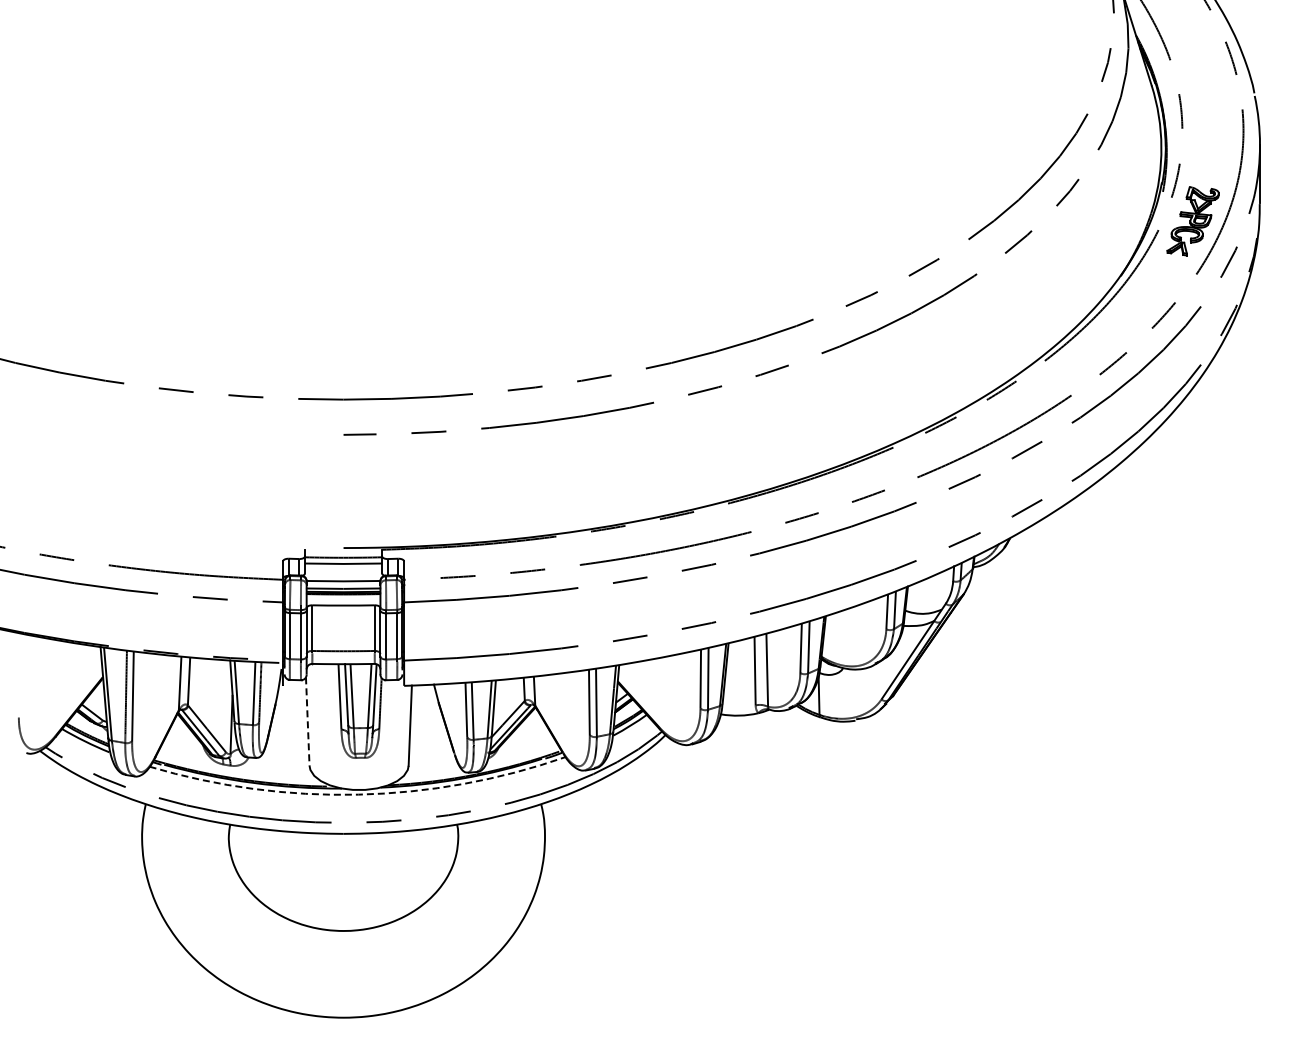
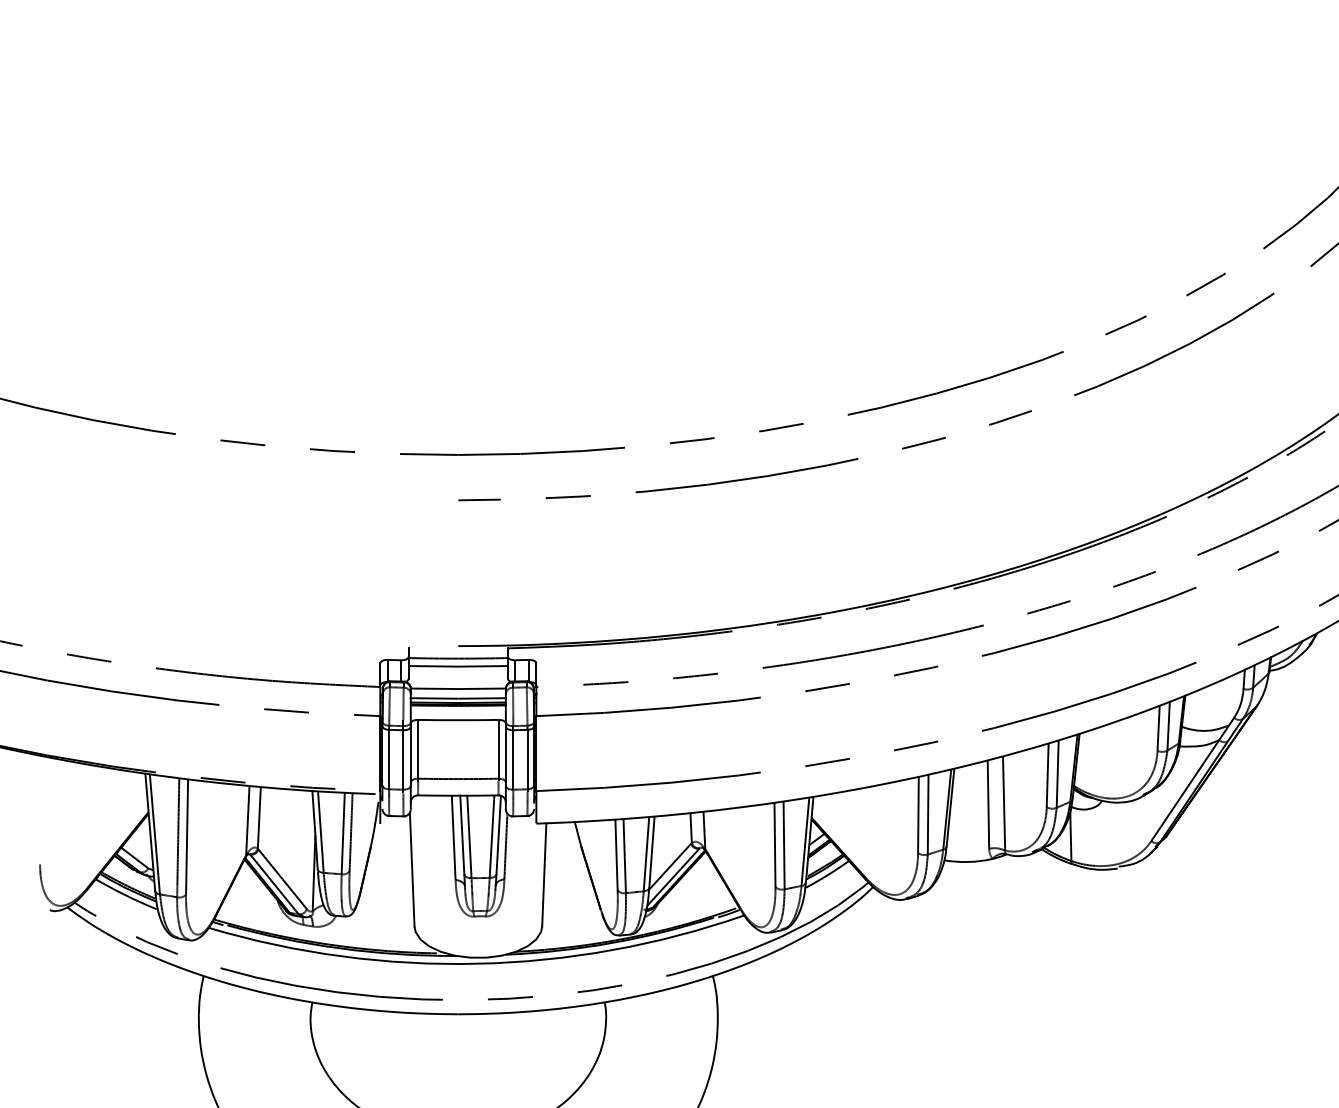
line: (307, 722) -> (411, 870), dashed -> solid
arc: (358, 794) -> (477, 963), dashed -> solid

